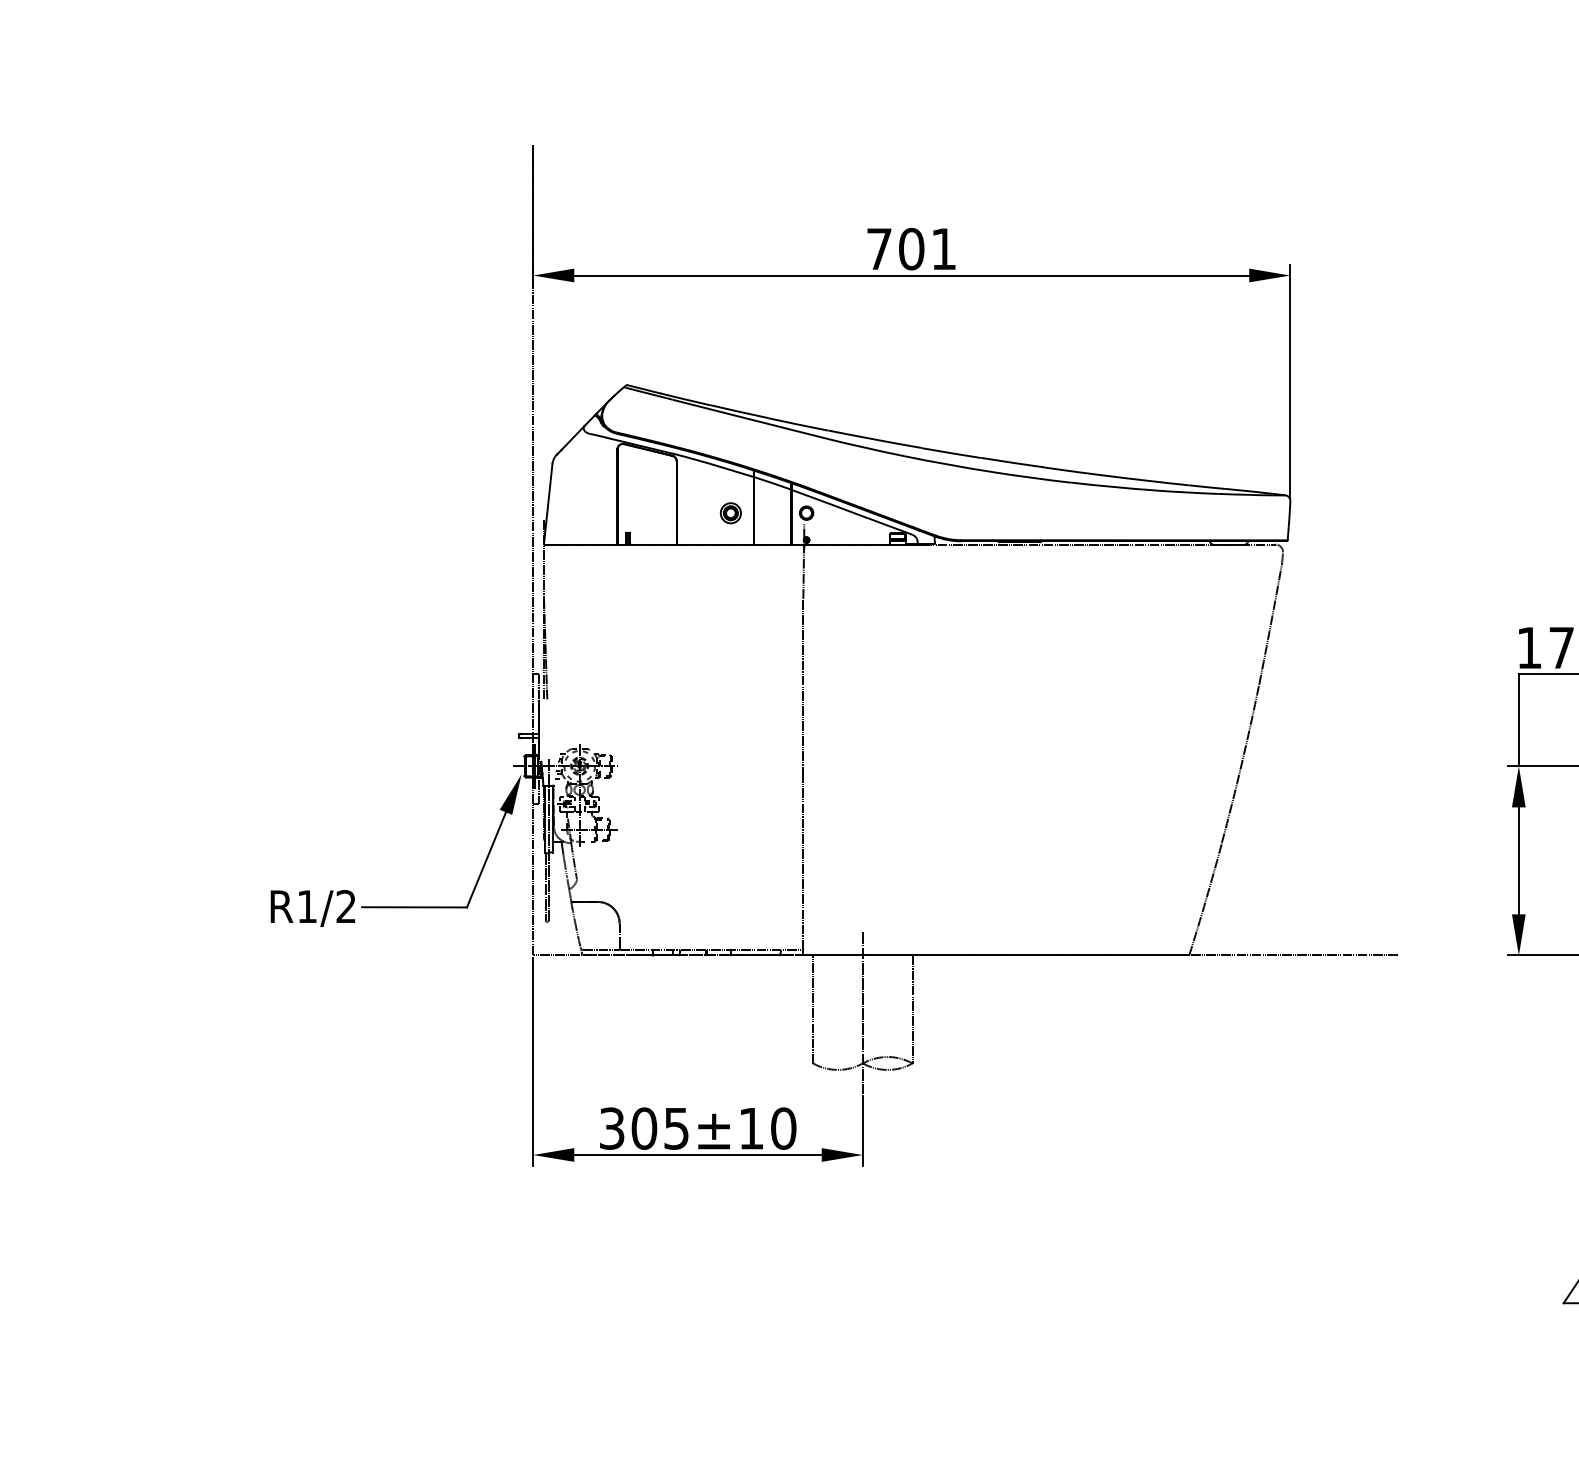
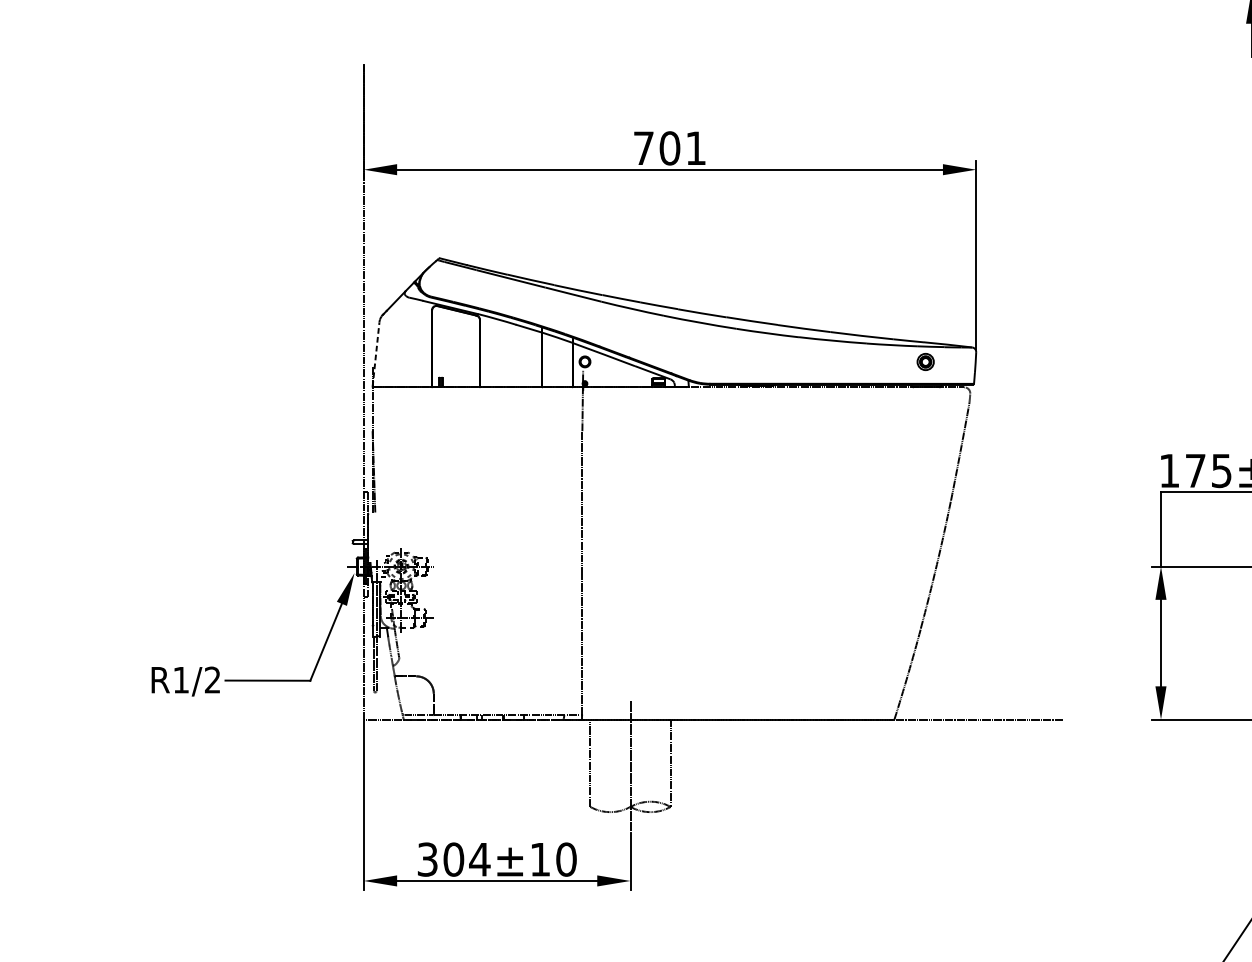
line: (548, 503) -> (376, 354), solid -> dashed
part: (730, 513) -> (925, 362), moved
text: (676, 1128) -> (479, 859), 305±10 -> 304±10

